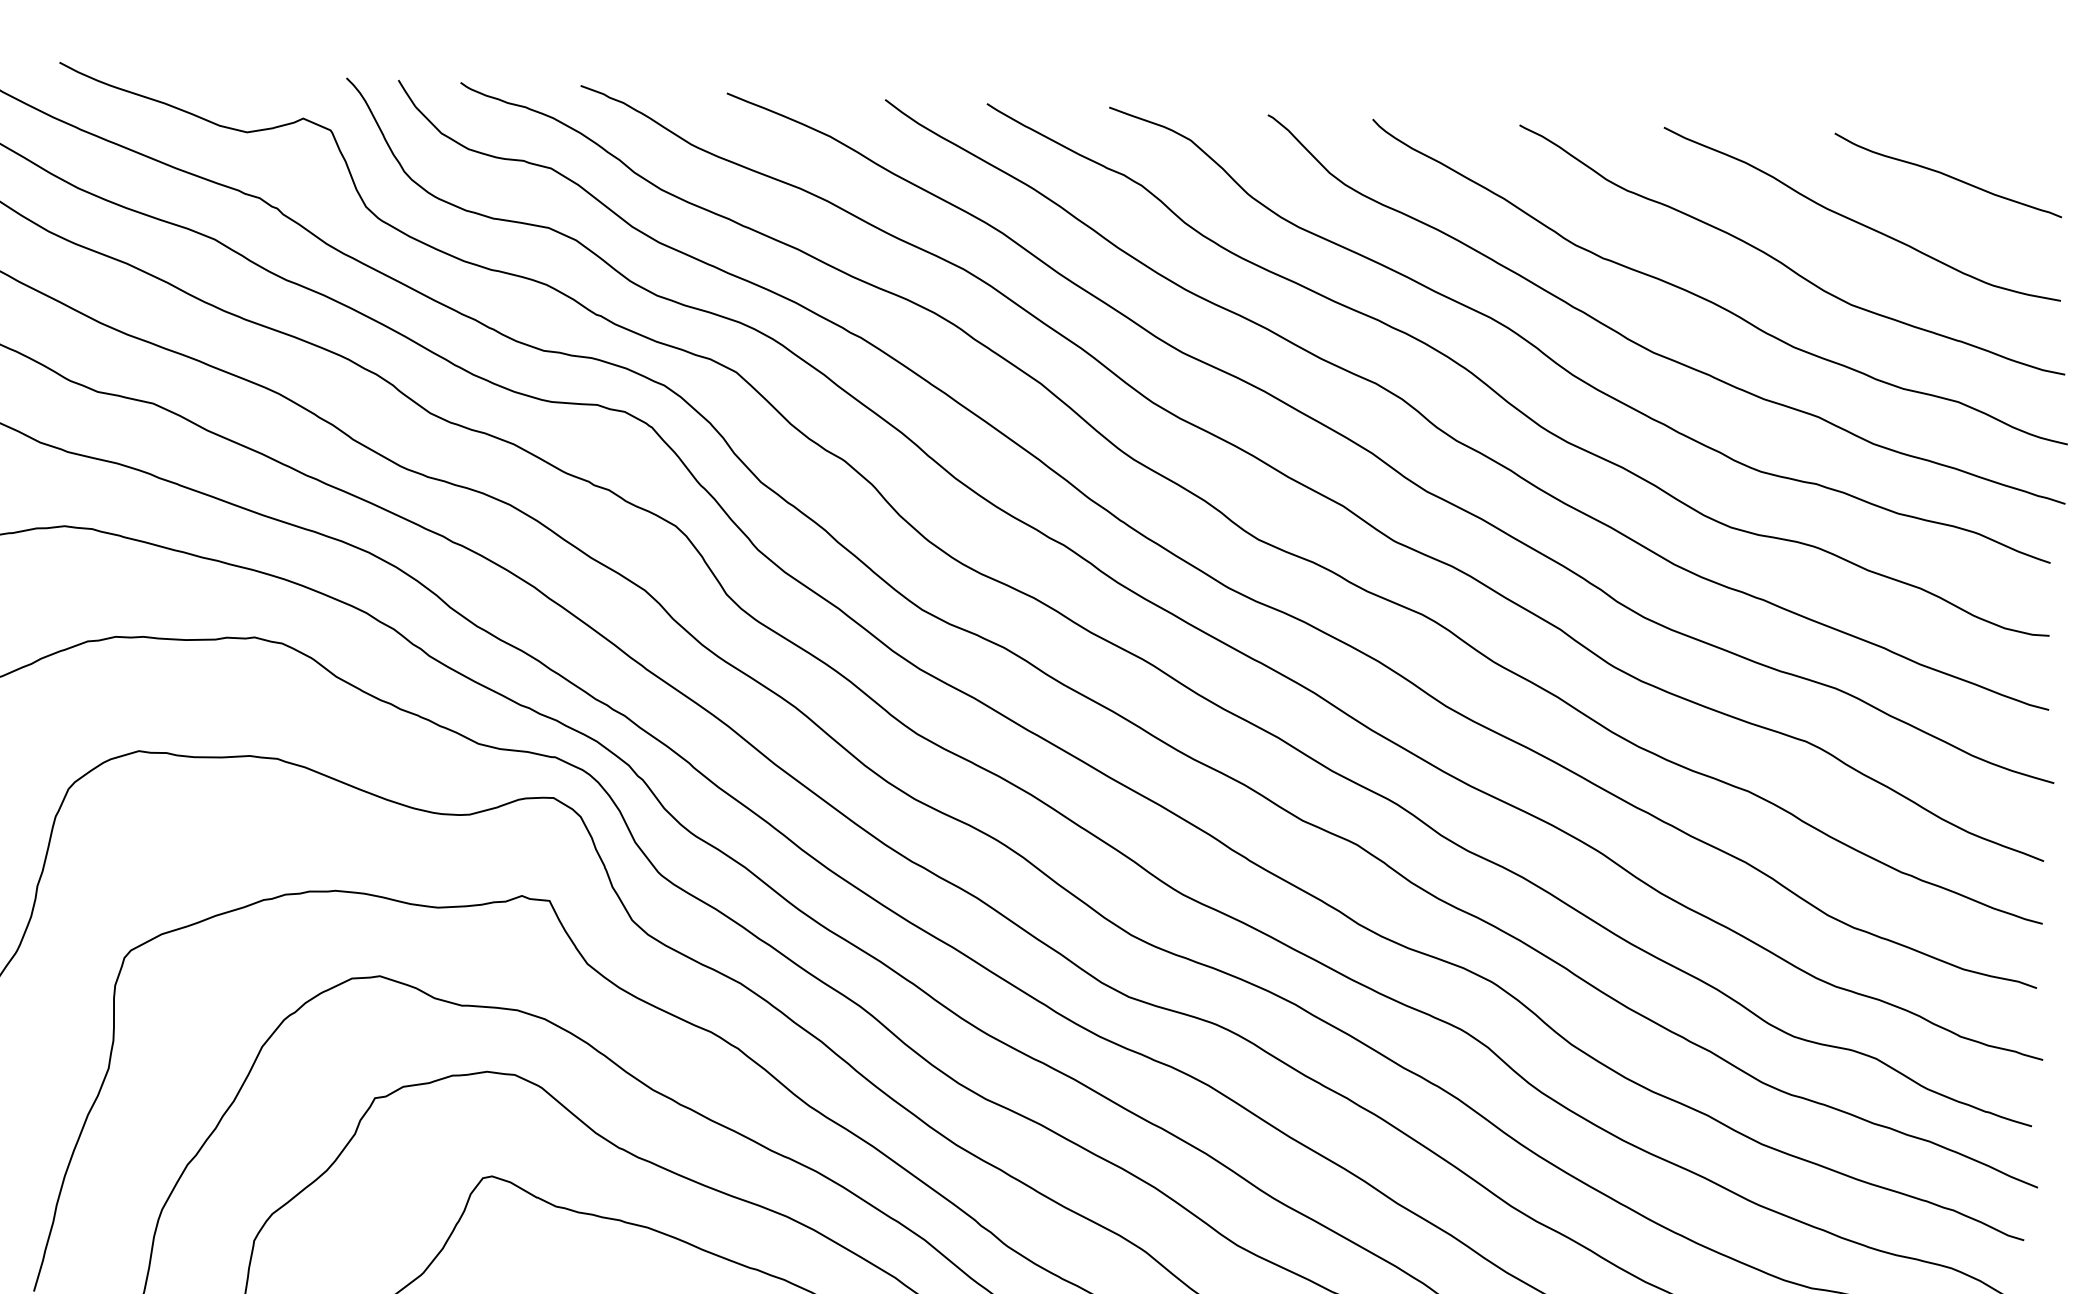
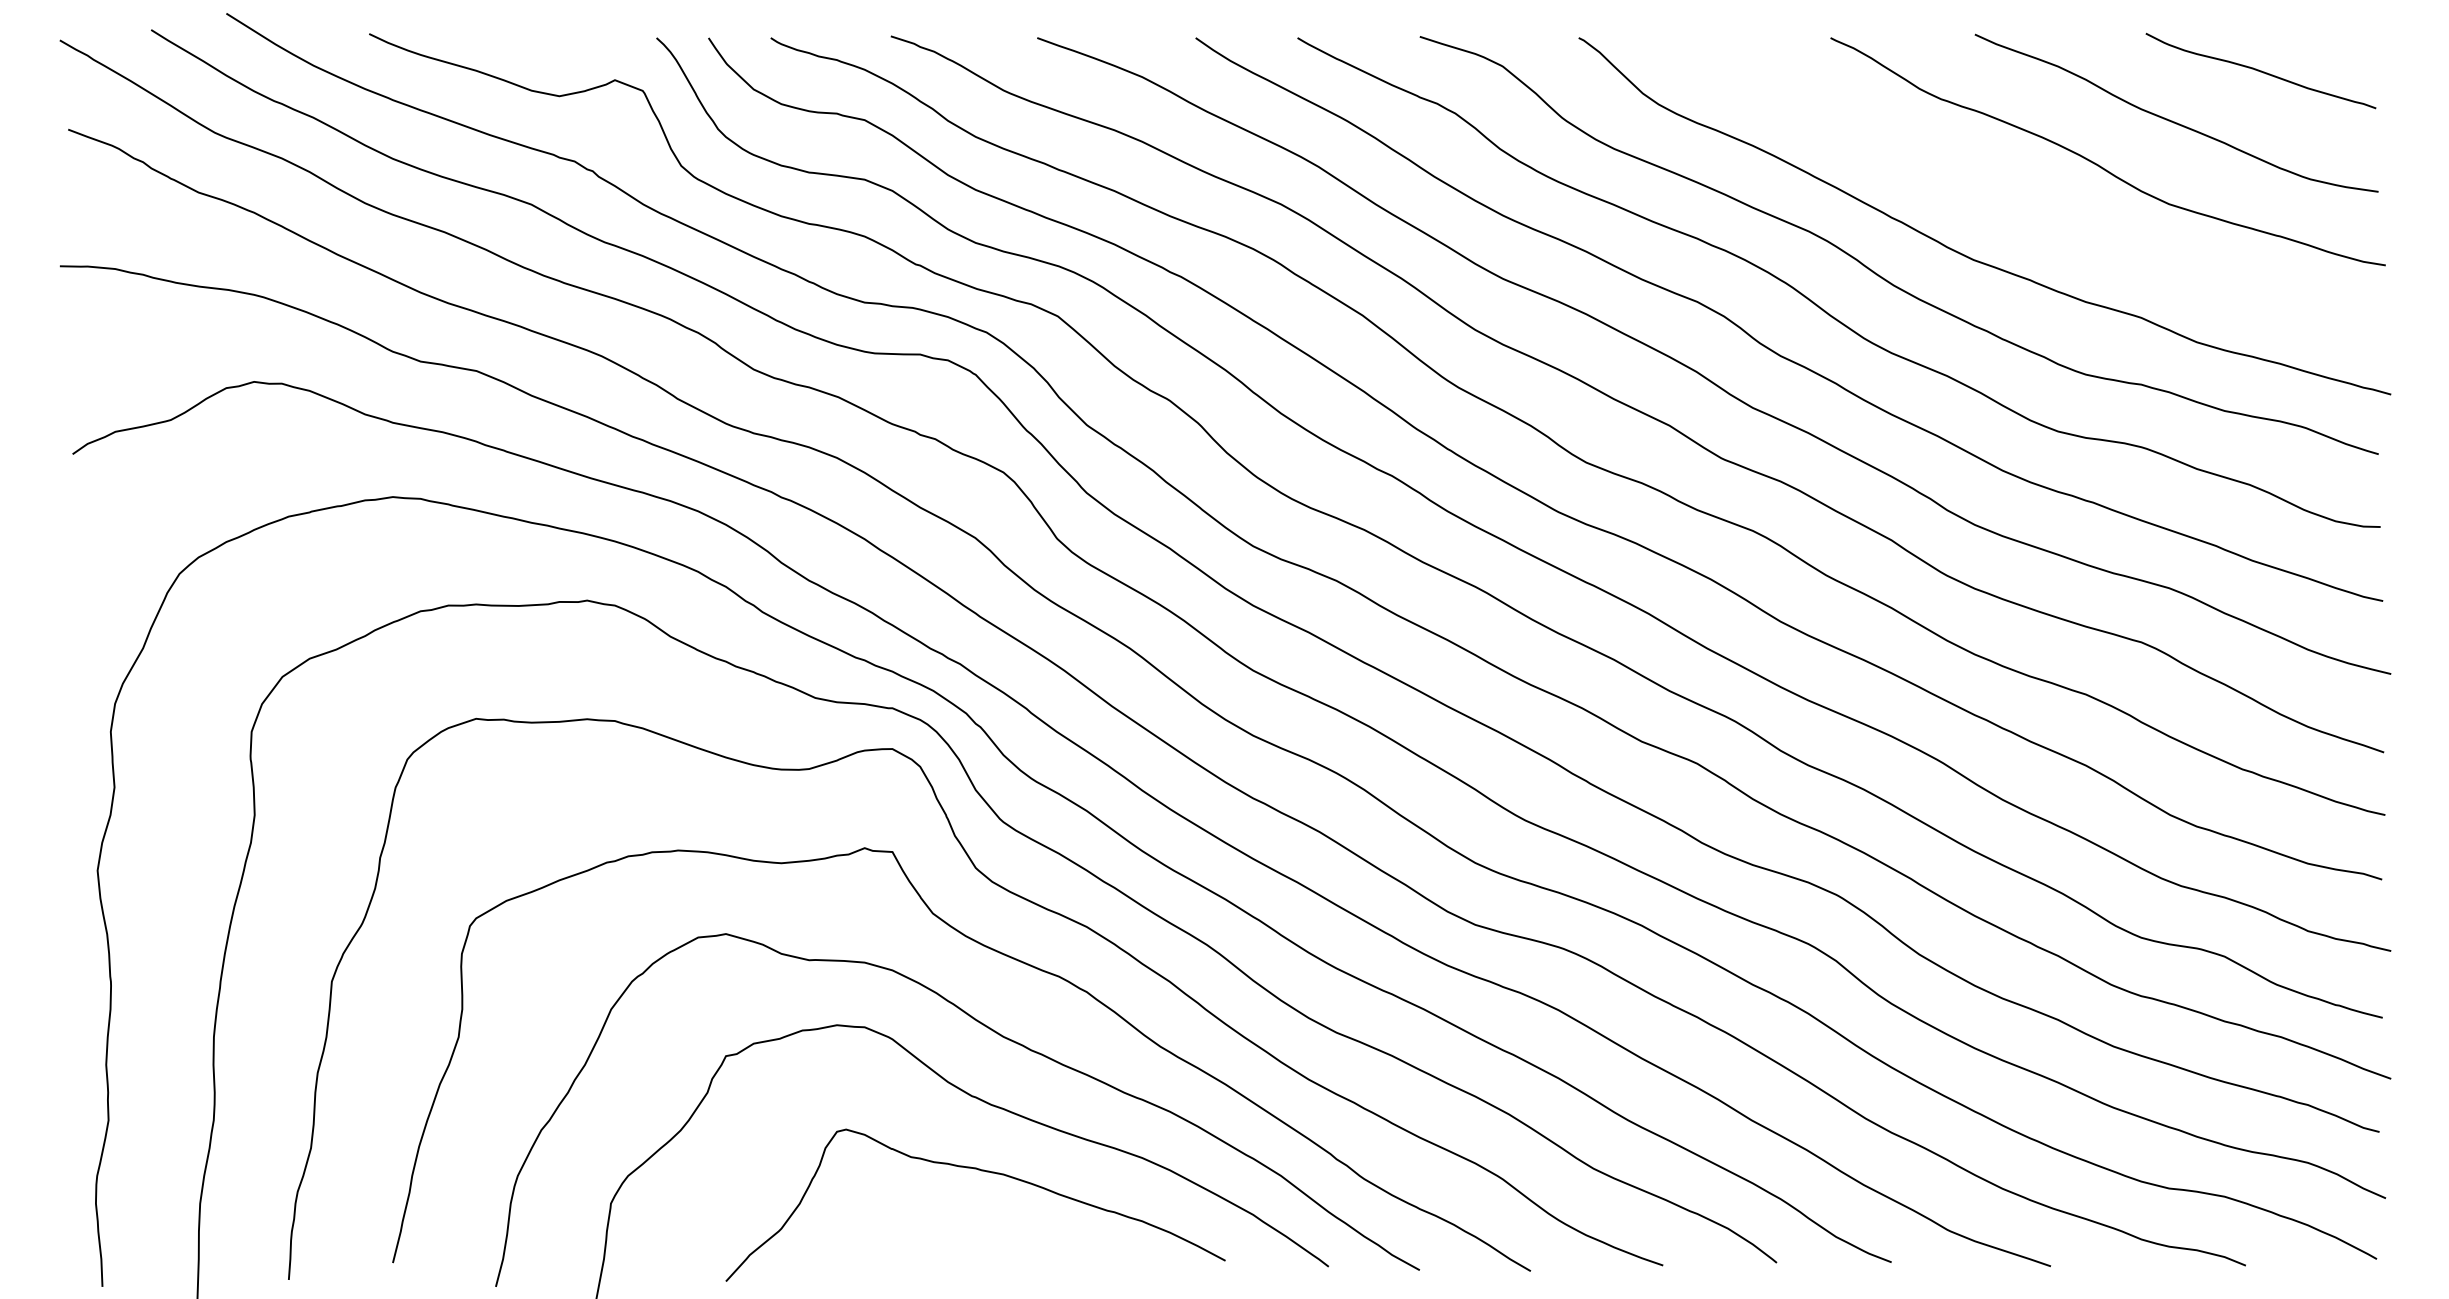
curve: (1710, 300) -> (2028, 205), removed

